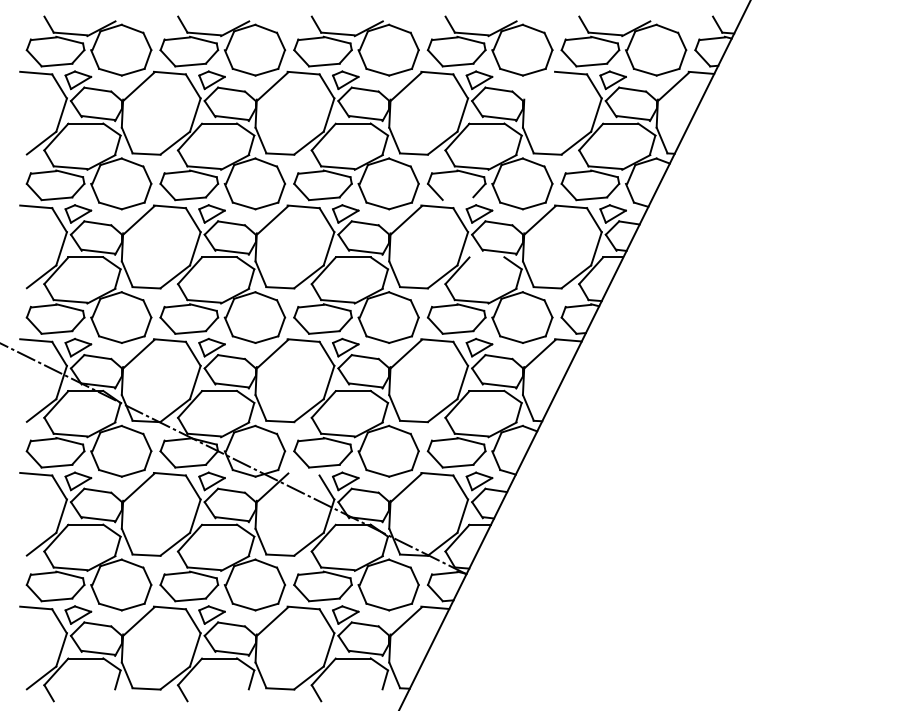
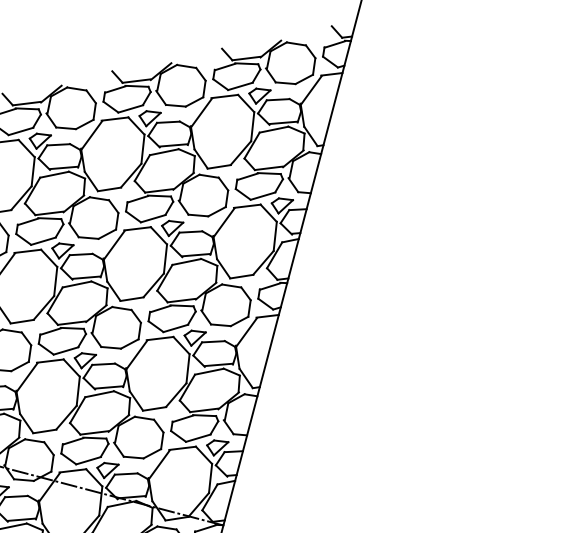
line: (539, 86) -> (201, 112), added
line: (457, 198) -> (152, 218), added
line: (486, 257) -> (186, 262), added
line: (303, 473) -> (72, 470), added

